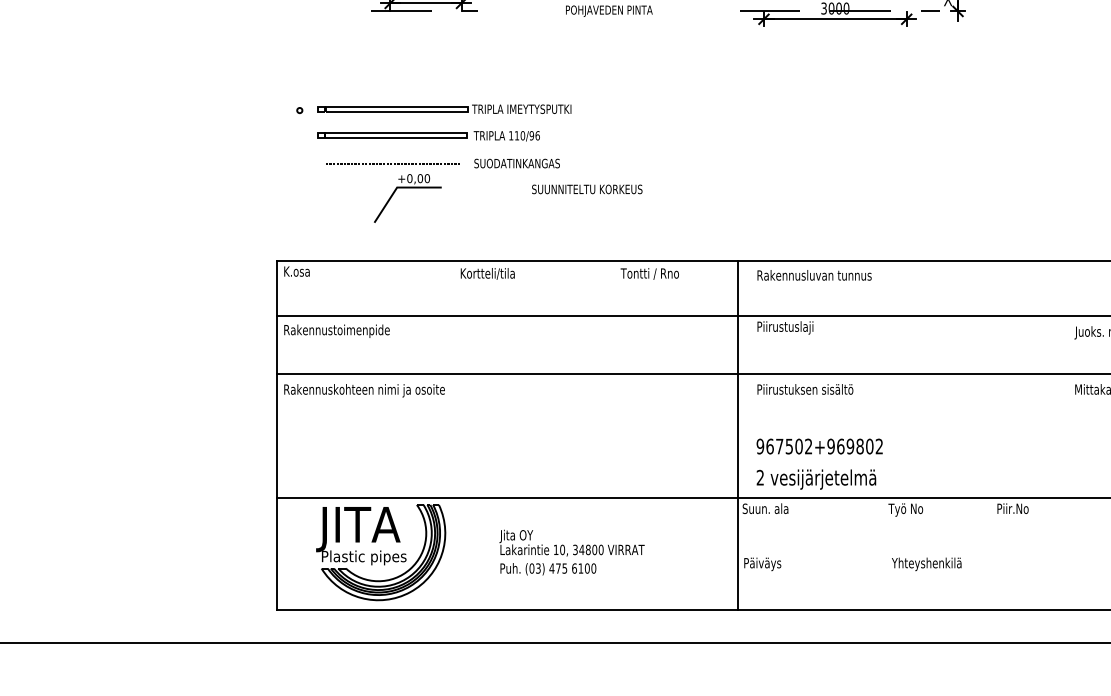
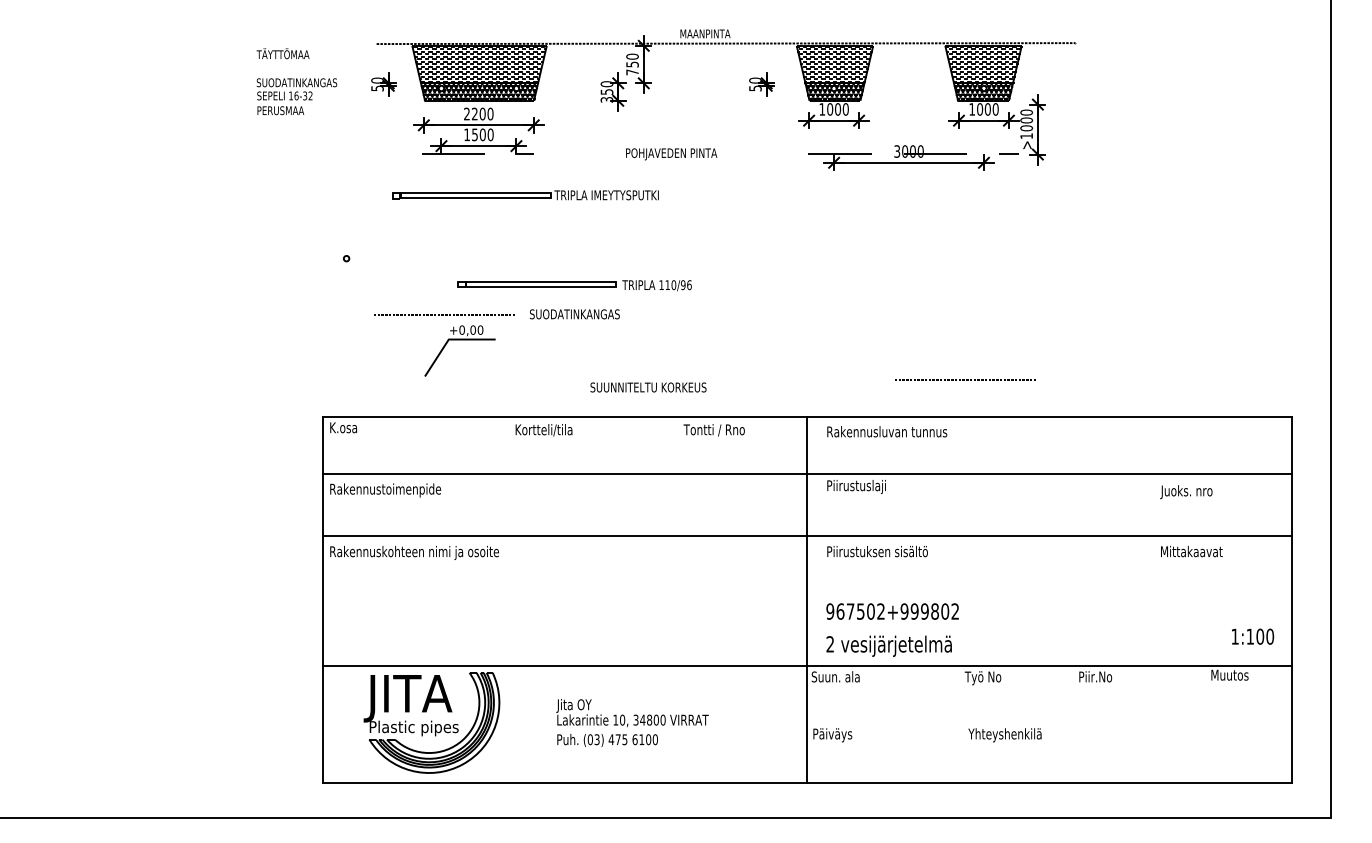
part: (444, 109) -> (525, 195), moved
part: (428, 136) -> (574, 285), moved
text: (587, 189) -> (648, 387), moved
line: (888, 225) -> (964, 379), added
text: (840, 446) -> (914, 611), 967502+969802 -> 967502+999802

